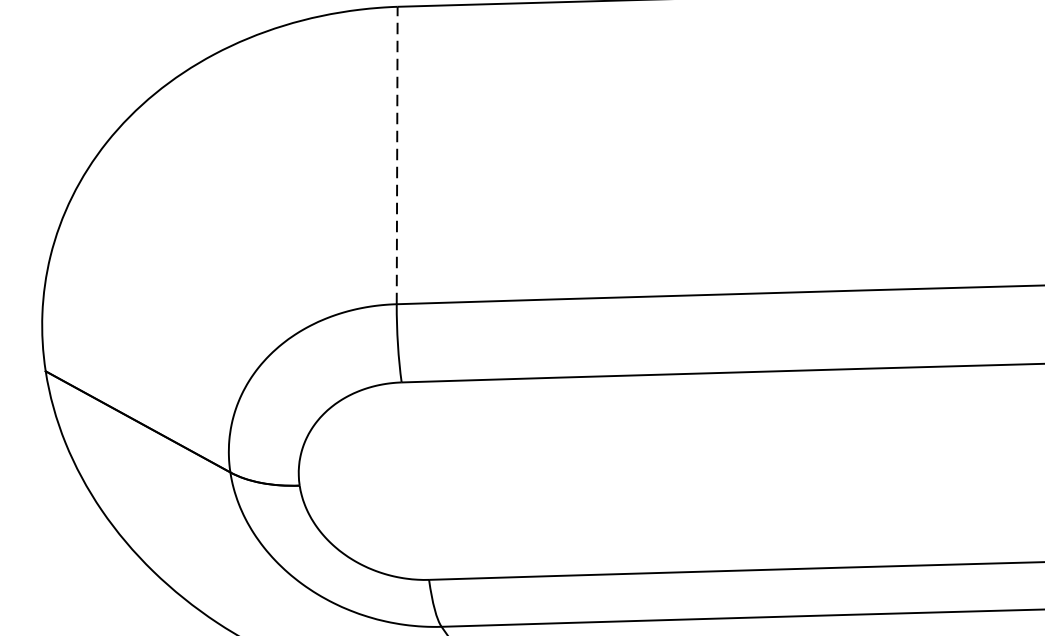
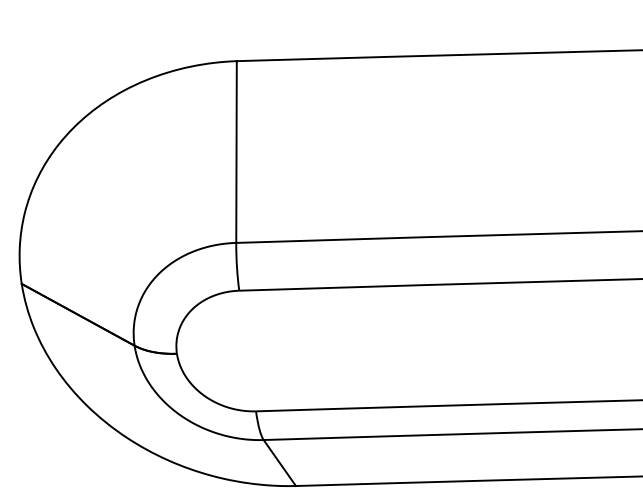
line: (397, 156) -> (236, 152), dashed -> solid

